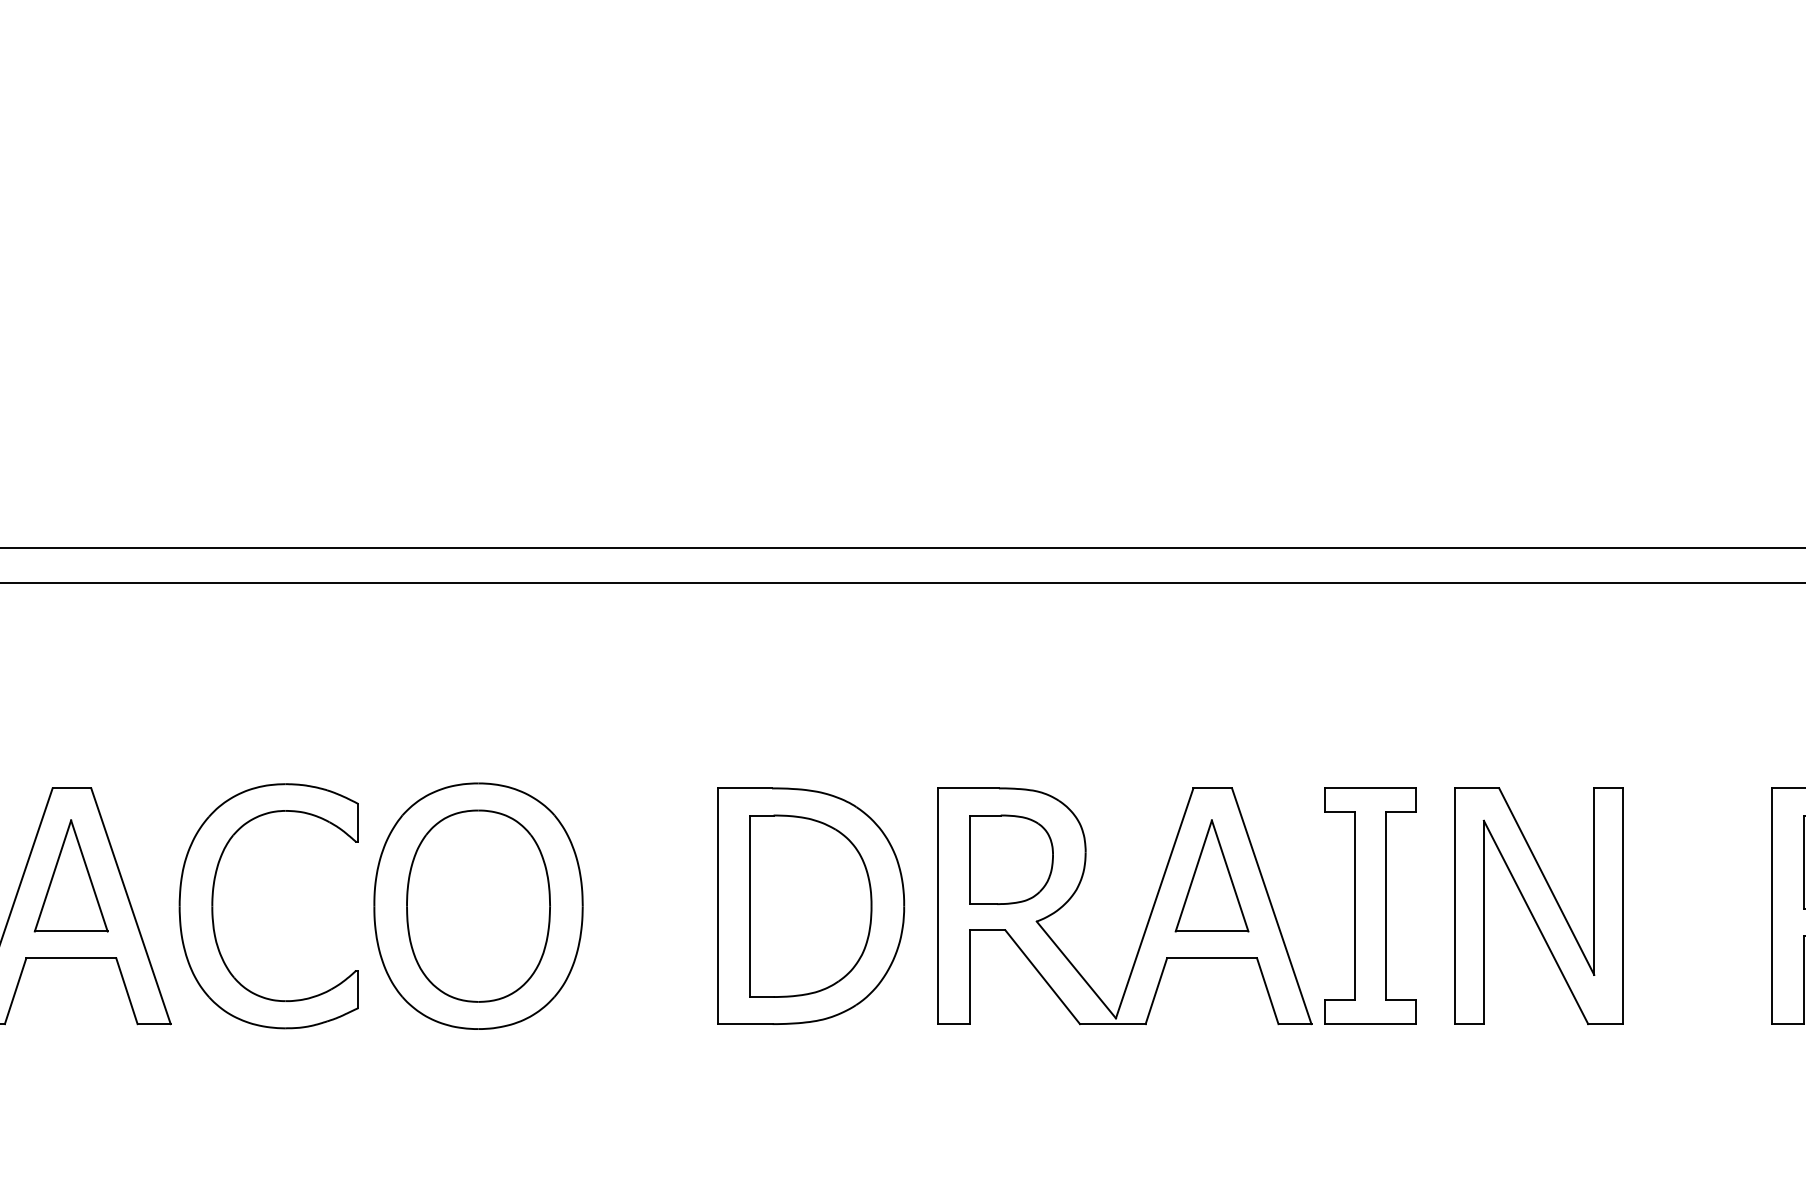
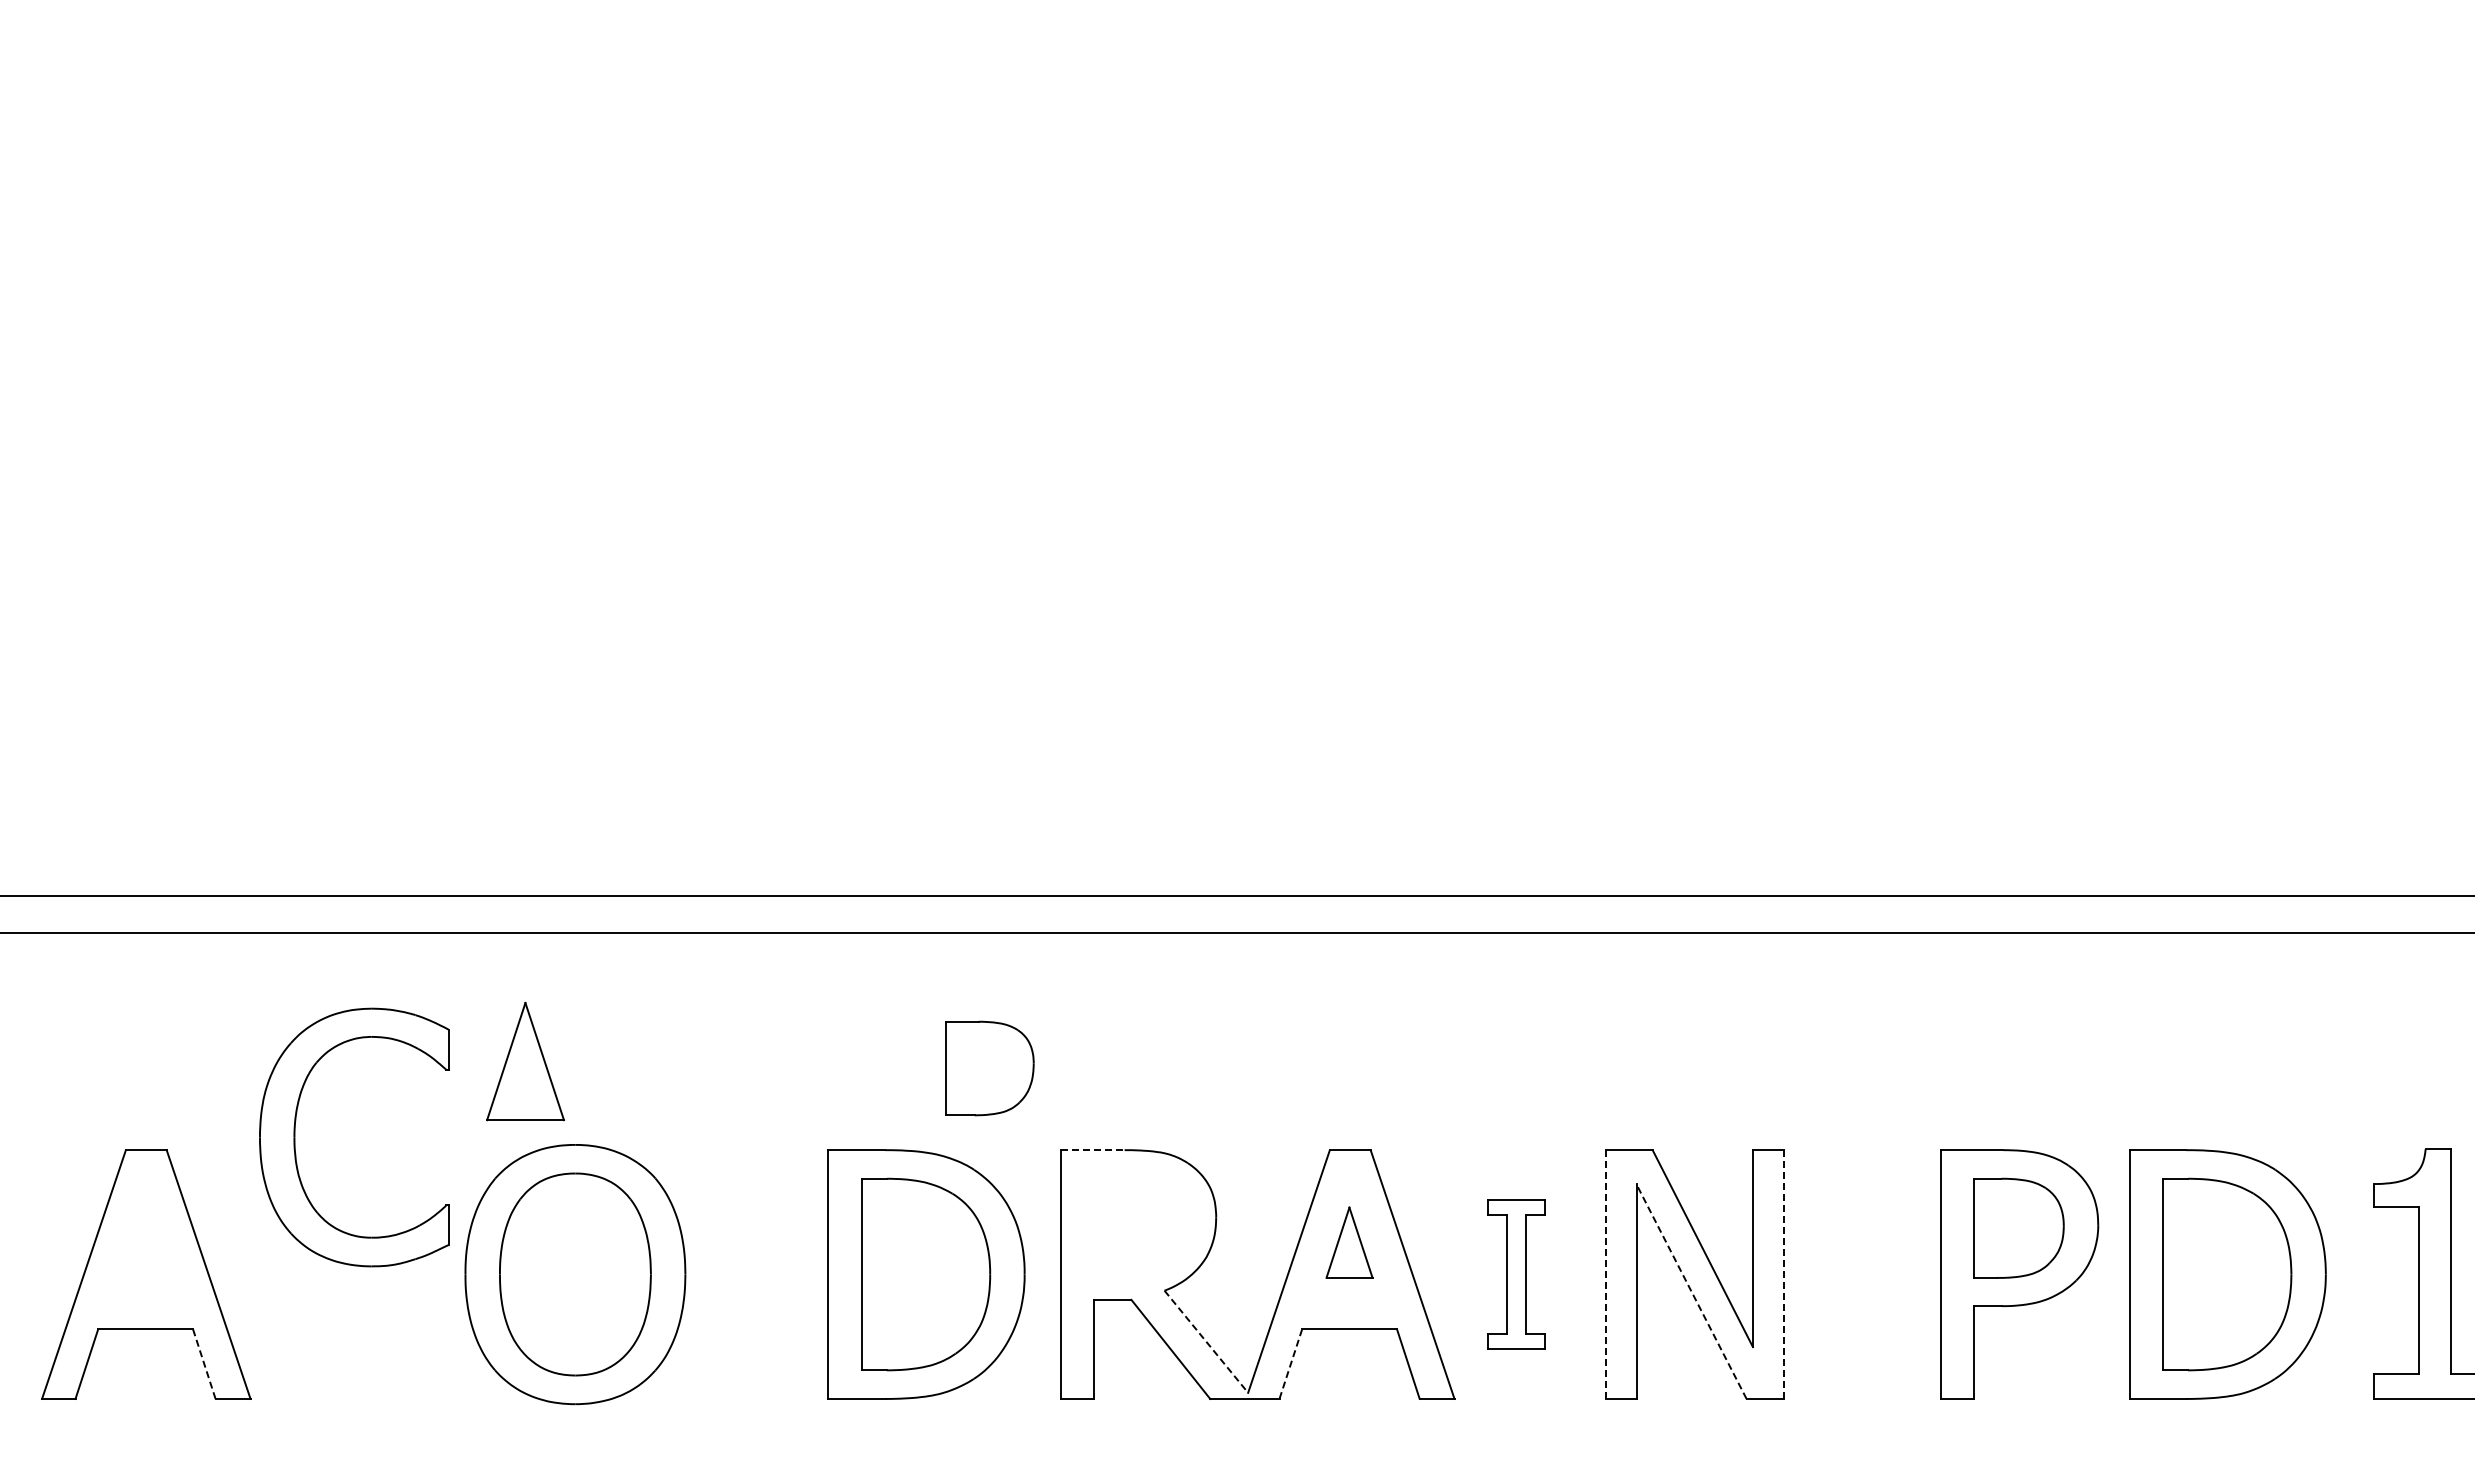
line: (969, 788) -> (1093, 1150), solid -> dashed
part: (1011, 859) -> (989, 1068), moved
part: (71, 875) -> (525, 1061), moved
part: (1211, 875) -> (1349, 1242), size x0.6
part: (213, 906) -> (295, 1137), moved
part: (1370, 906) -> (1516, 1274), size x0.6
line: (1454, 906) -> (1605, 1274), solid -> dashed
line: (1623, 907) -> (1783, 1275), solid -> dashed
line: (1536, 922) -> (1691, 1291), solid -> dashed
line: (1076, 969) -> (1206, 1341), solid -> dashed
line: (127, 991) -> (204, 1364), solid -> dashed
line: (1156, 991) -> (1290, 1364), solid -> dashed

